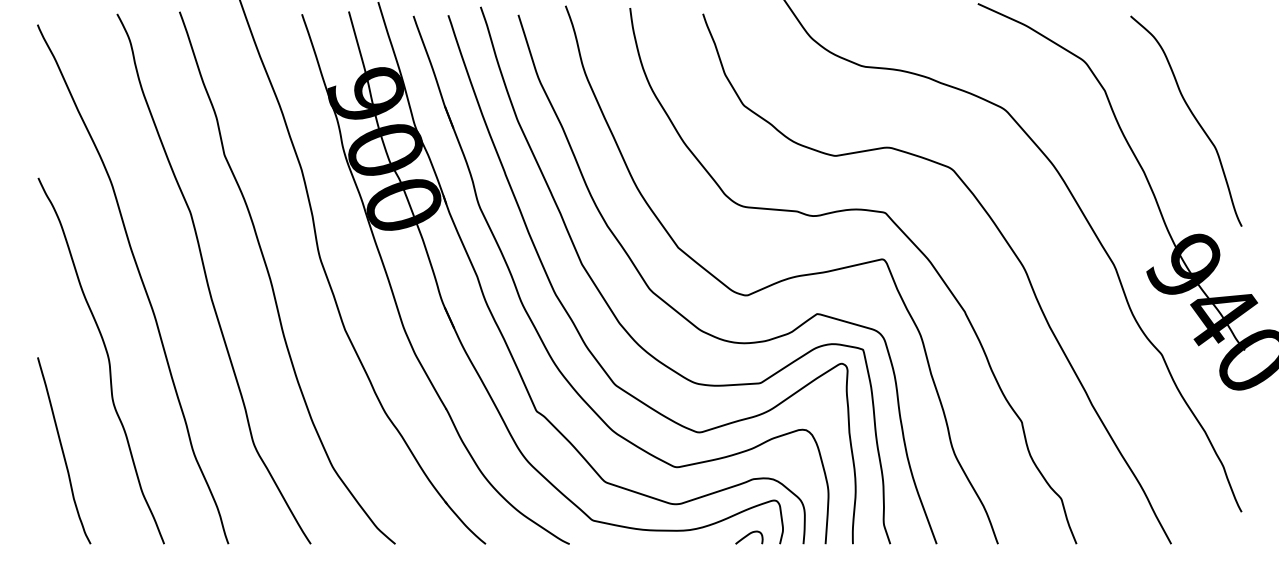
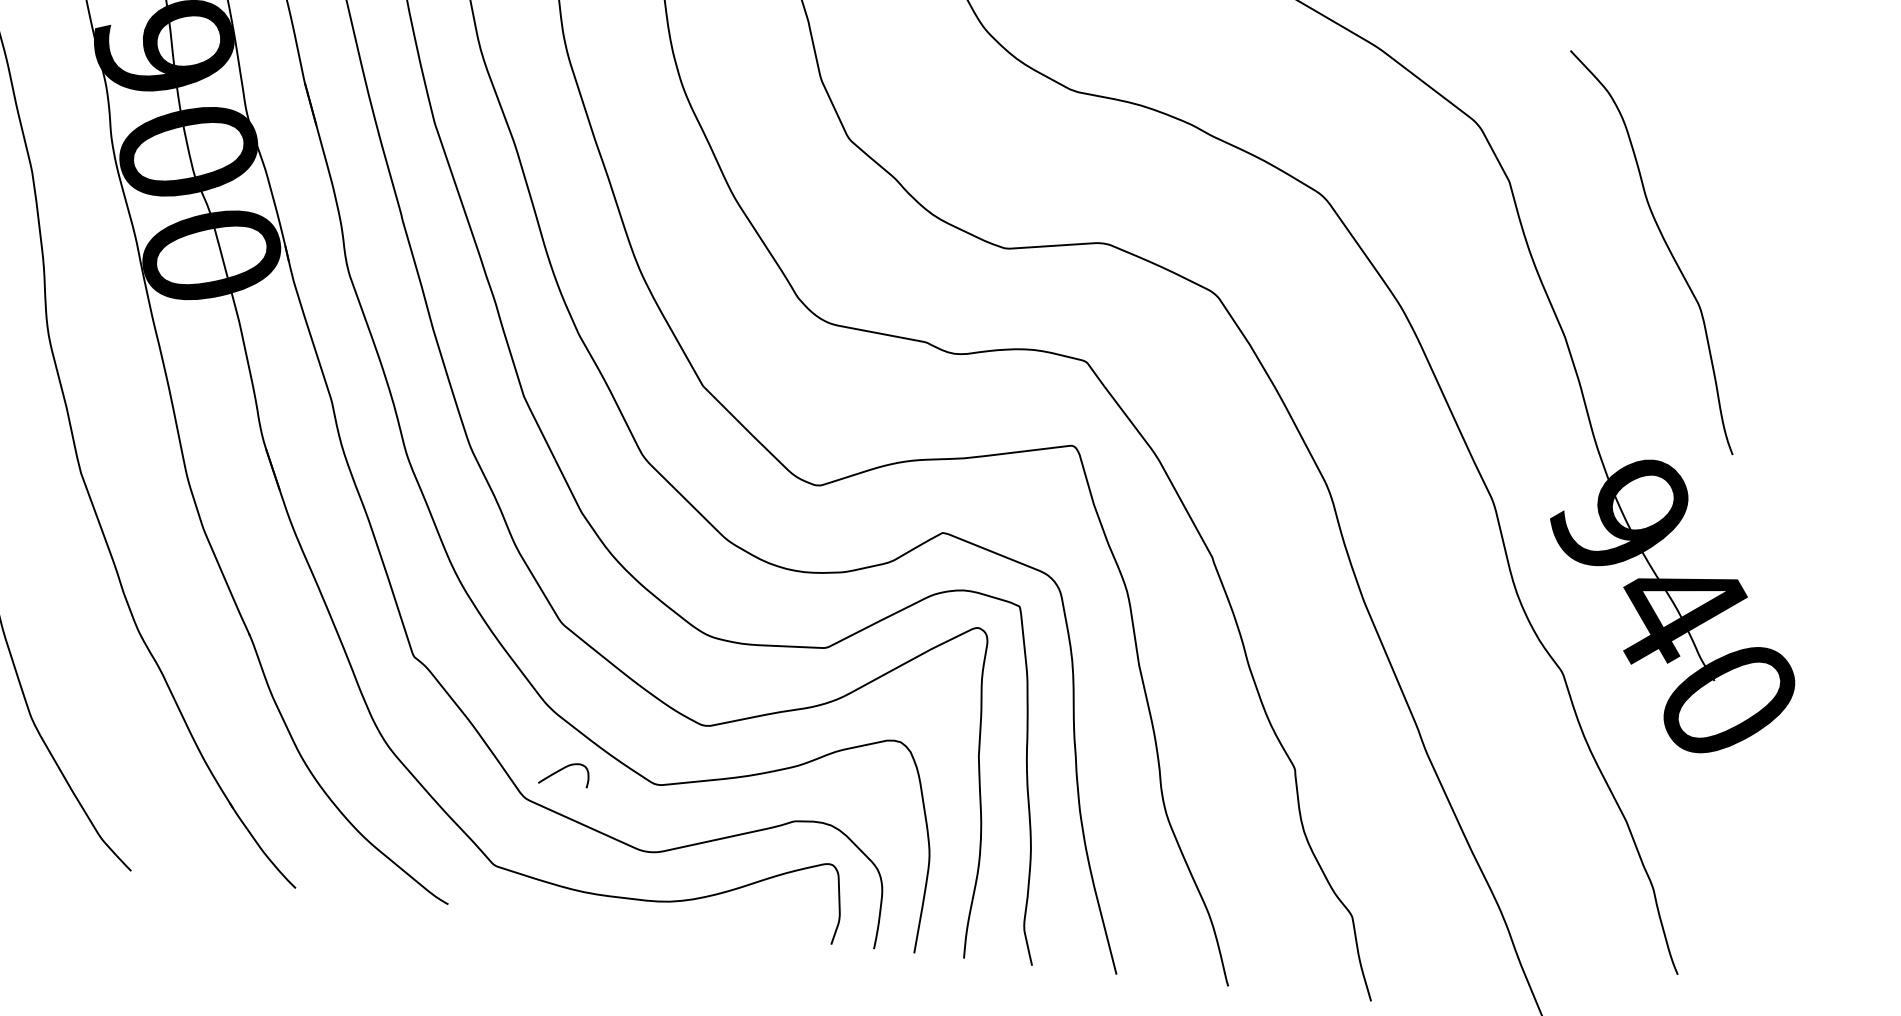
curve: (749, 535) -> (565, 770), moved

